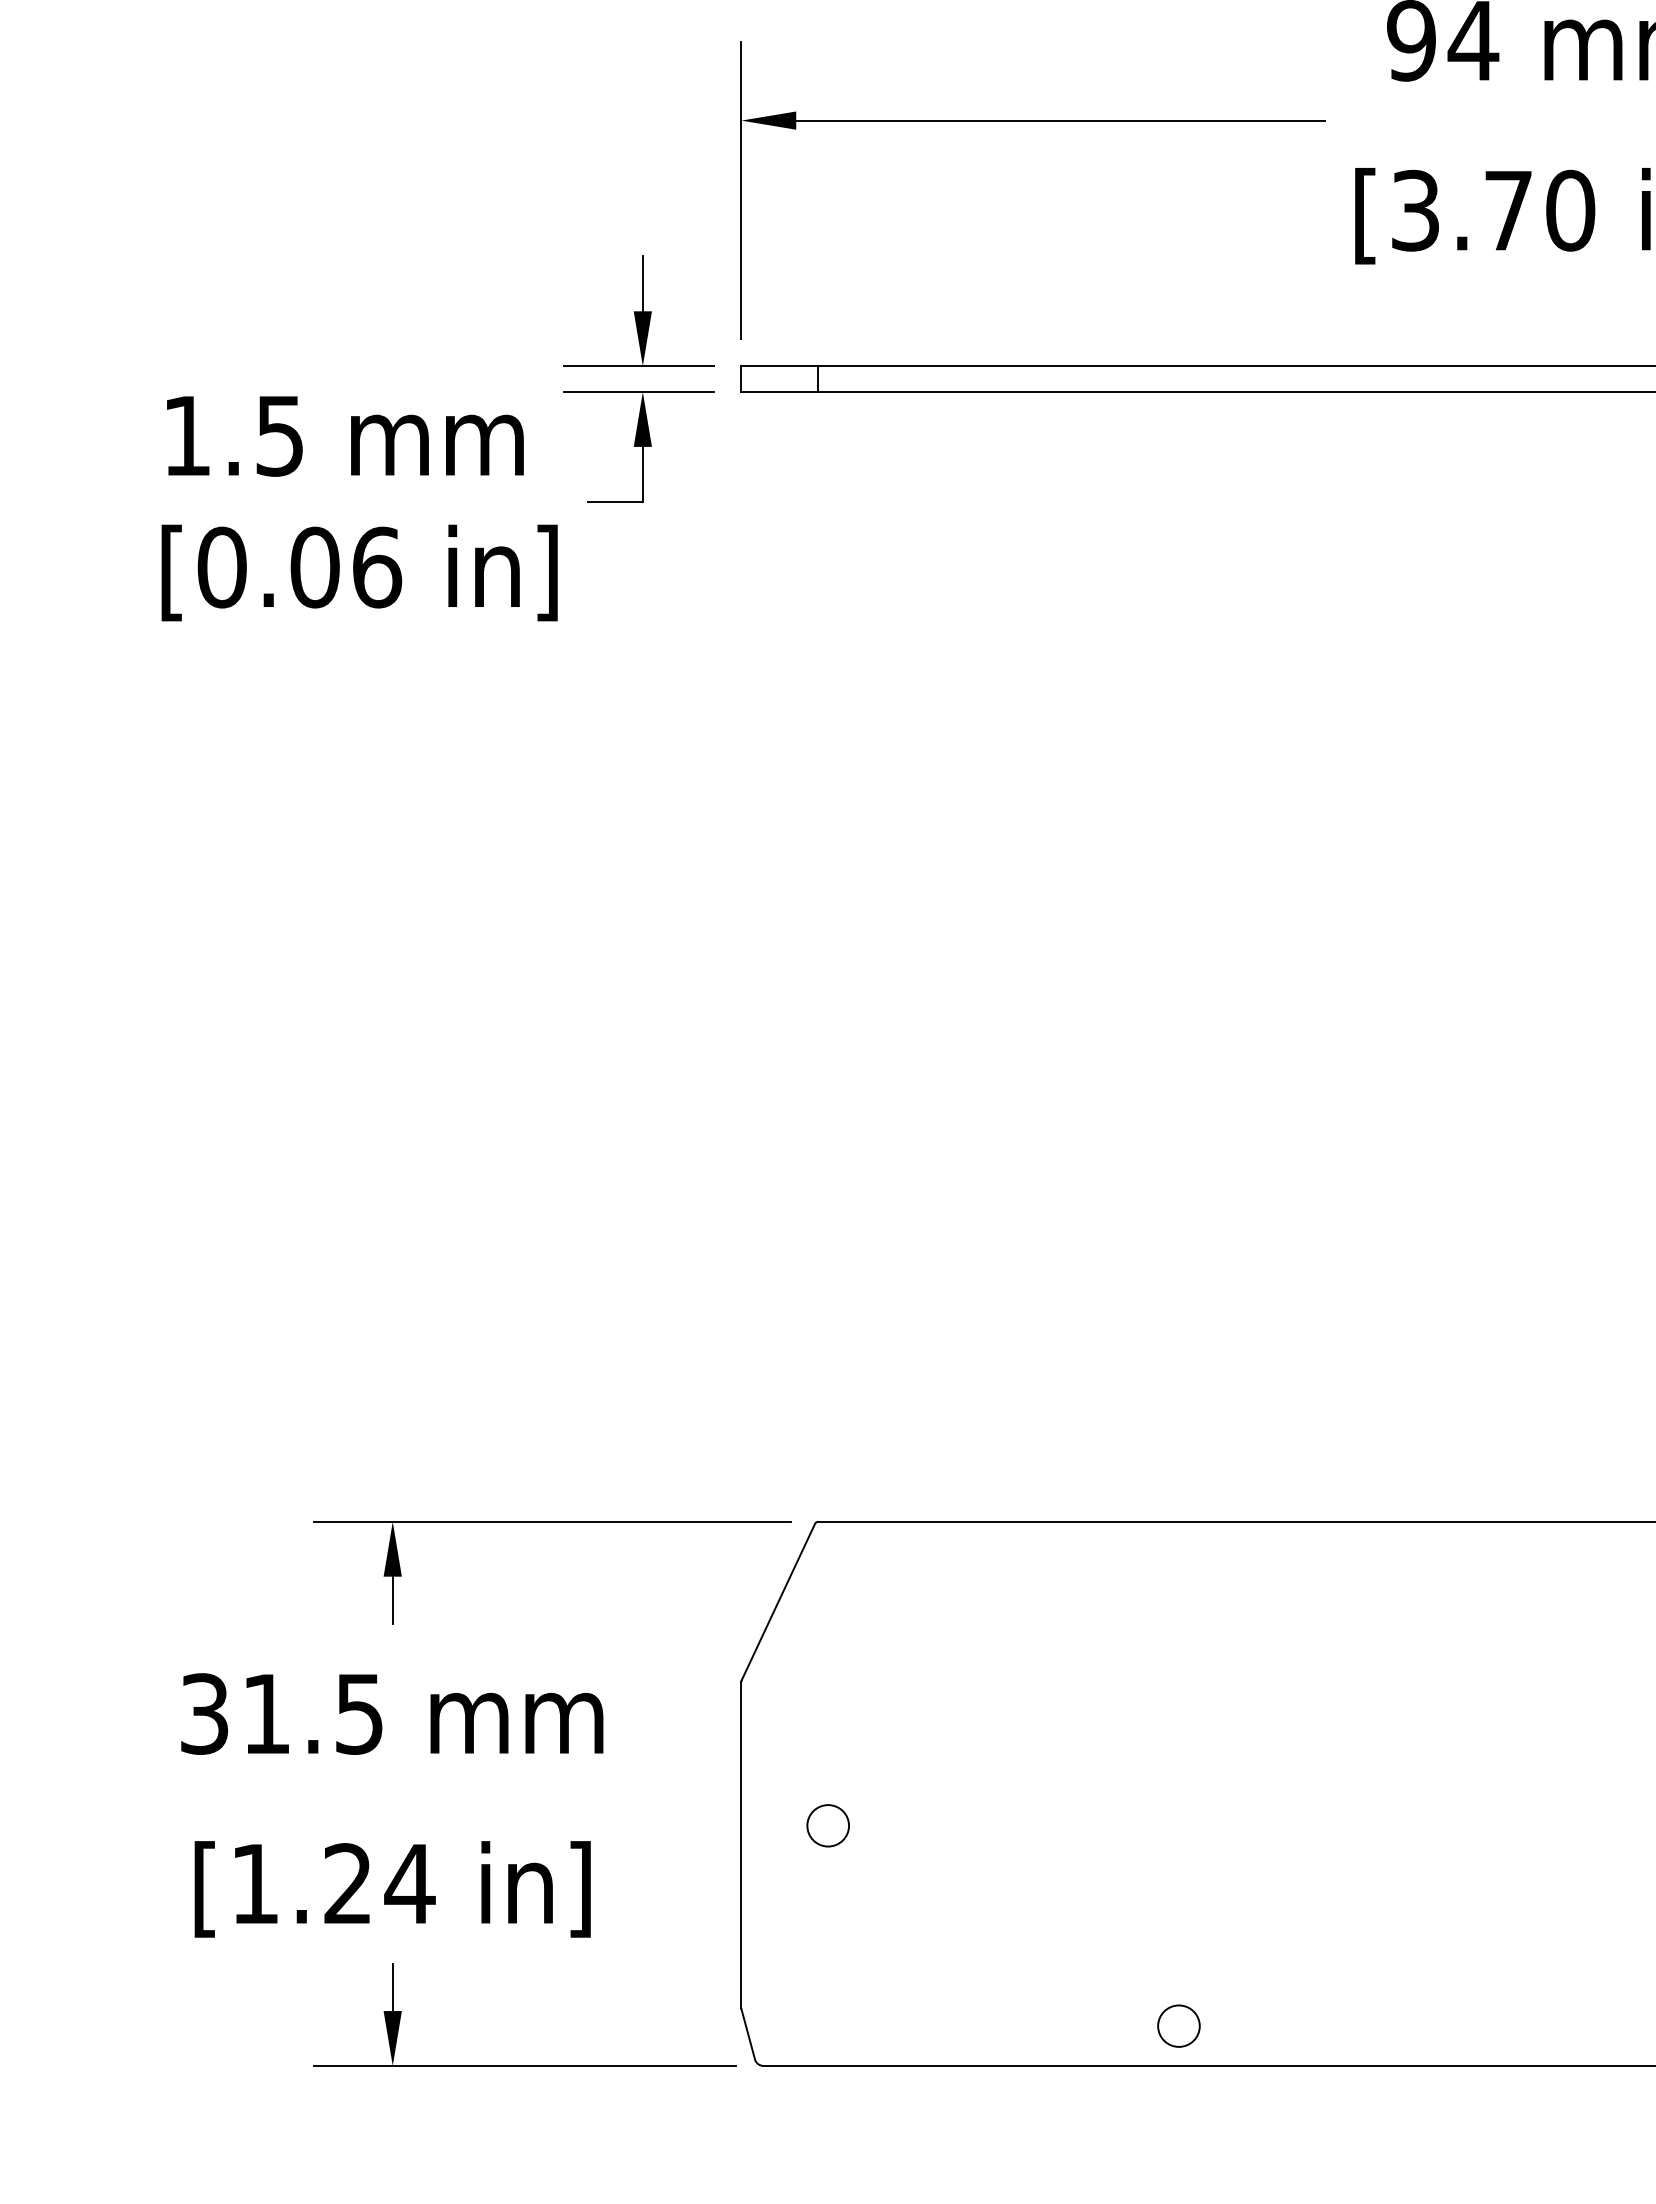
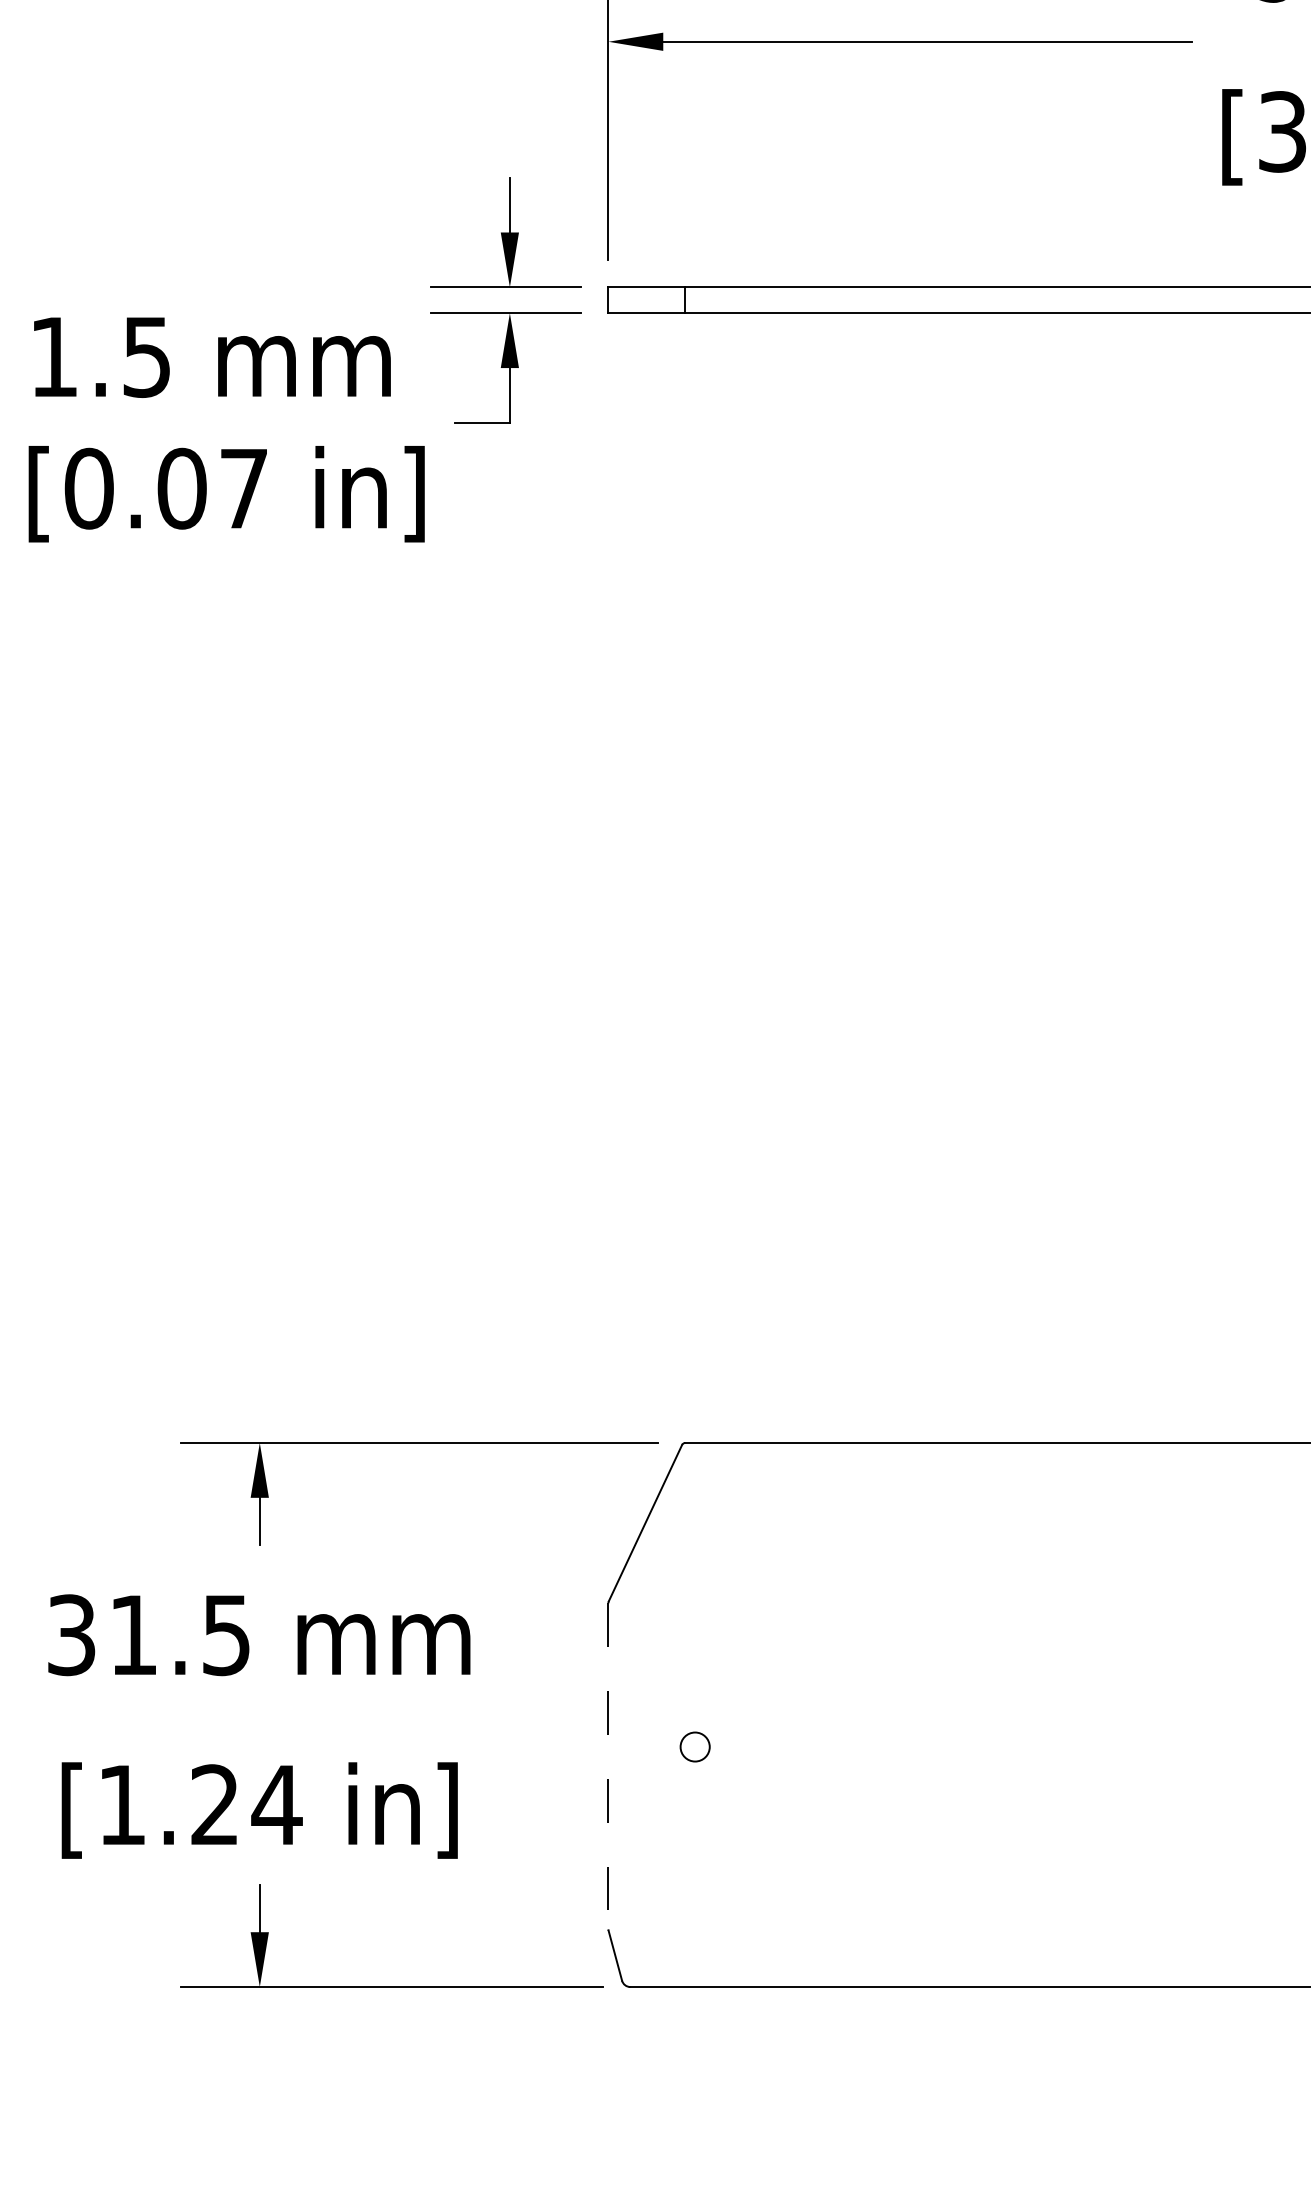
text: (377, 567) -> (244, 488), [0.06 -> [0.07
part: (827, 1825) -> (694, 1746), size x0.7
line: (741, 1845) -> (608, 1766), solid -> dashed
part: (1178, 2025) -> (1045, 1946), removed

